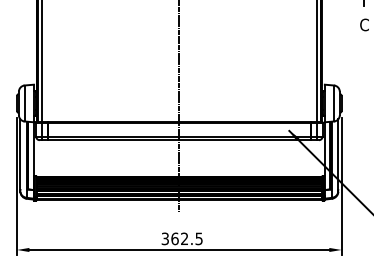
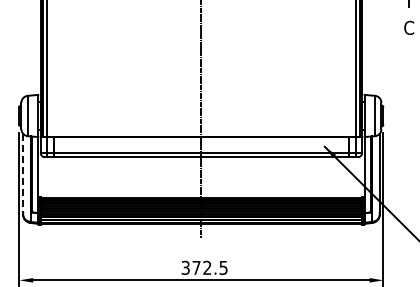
line: (20, 154) -> (23, 173), solid -> dashed
text: (174, 238) -> (196, 267), 362.5 -> 372.5

